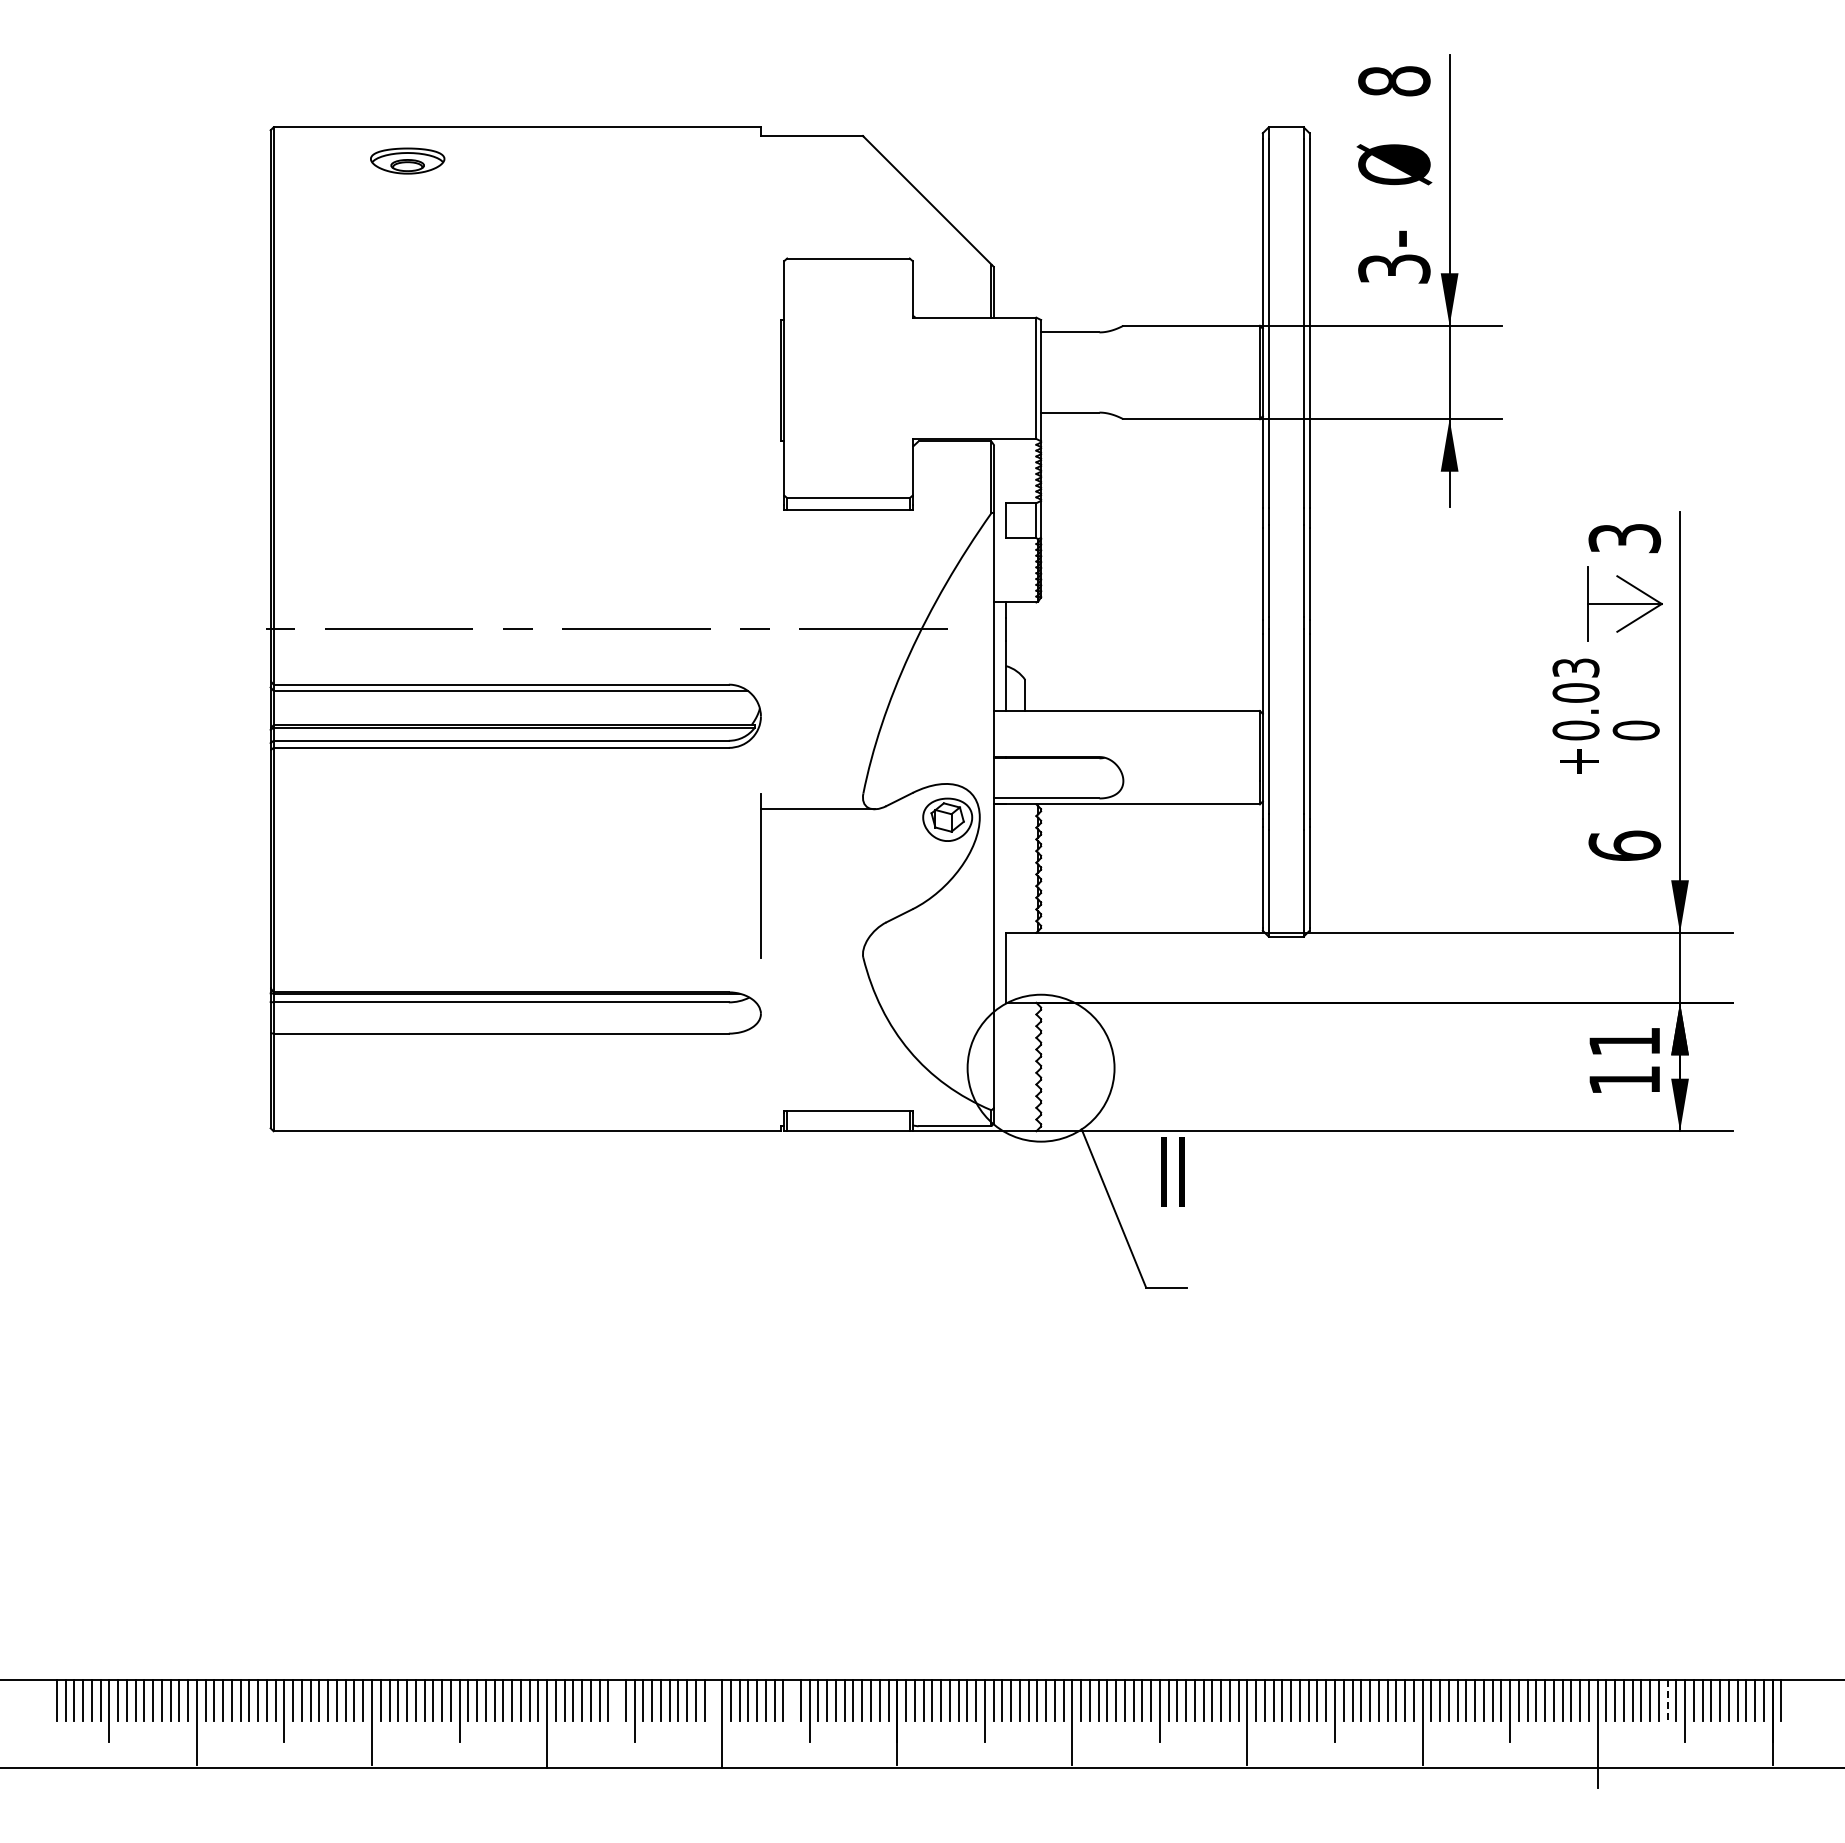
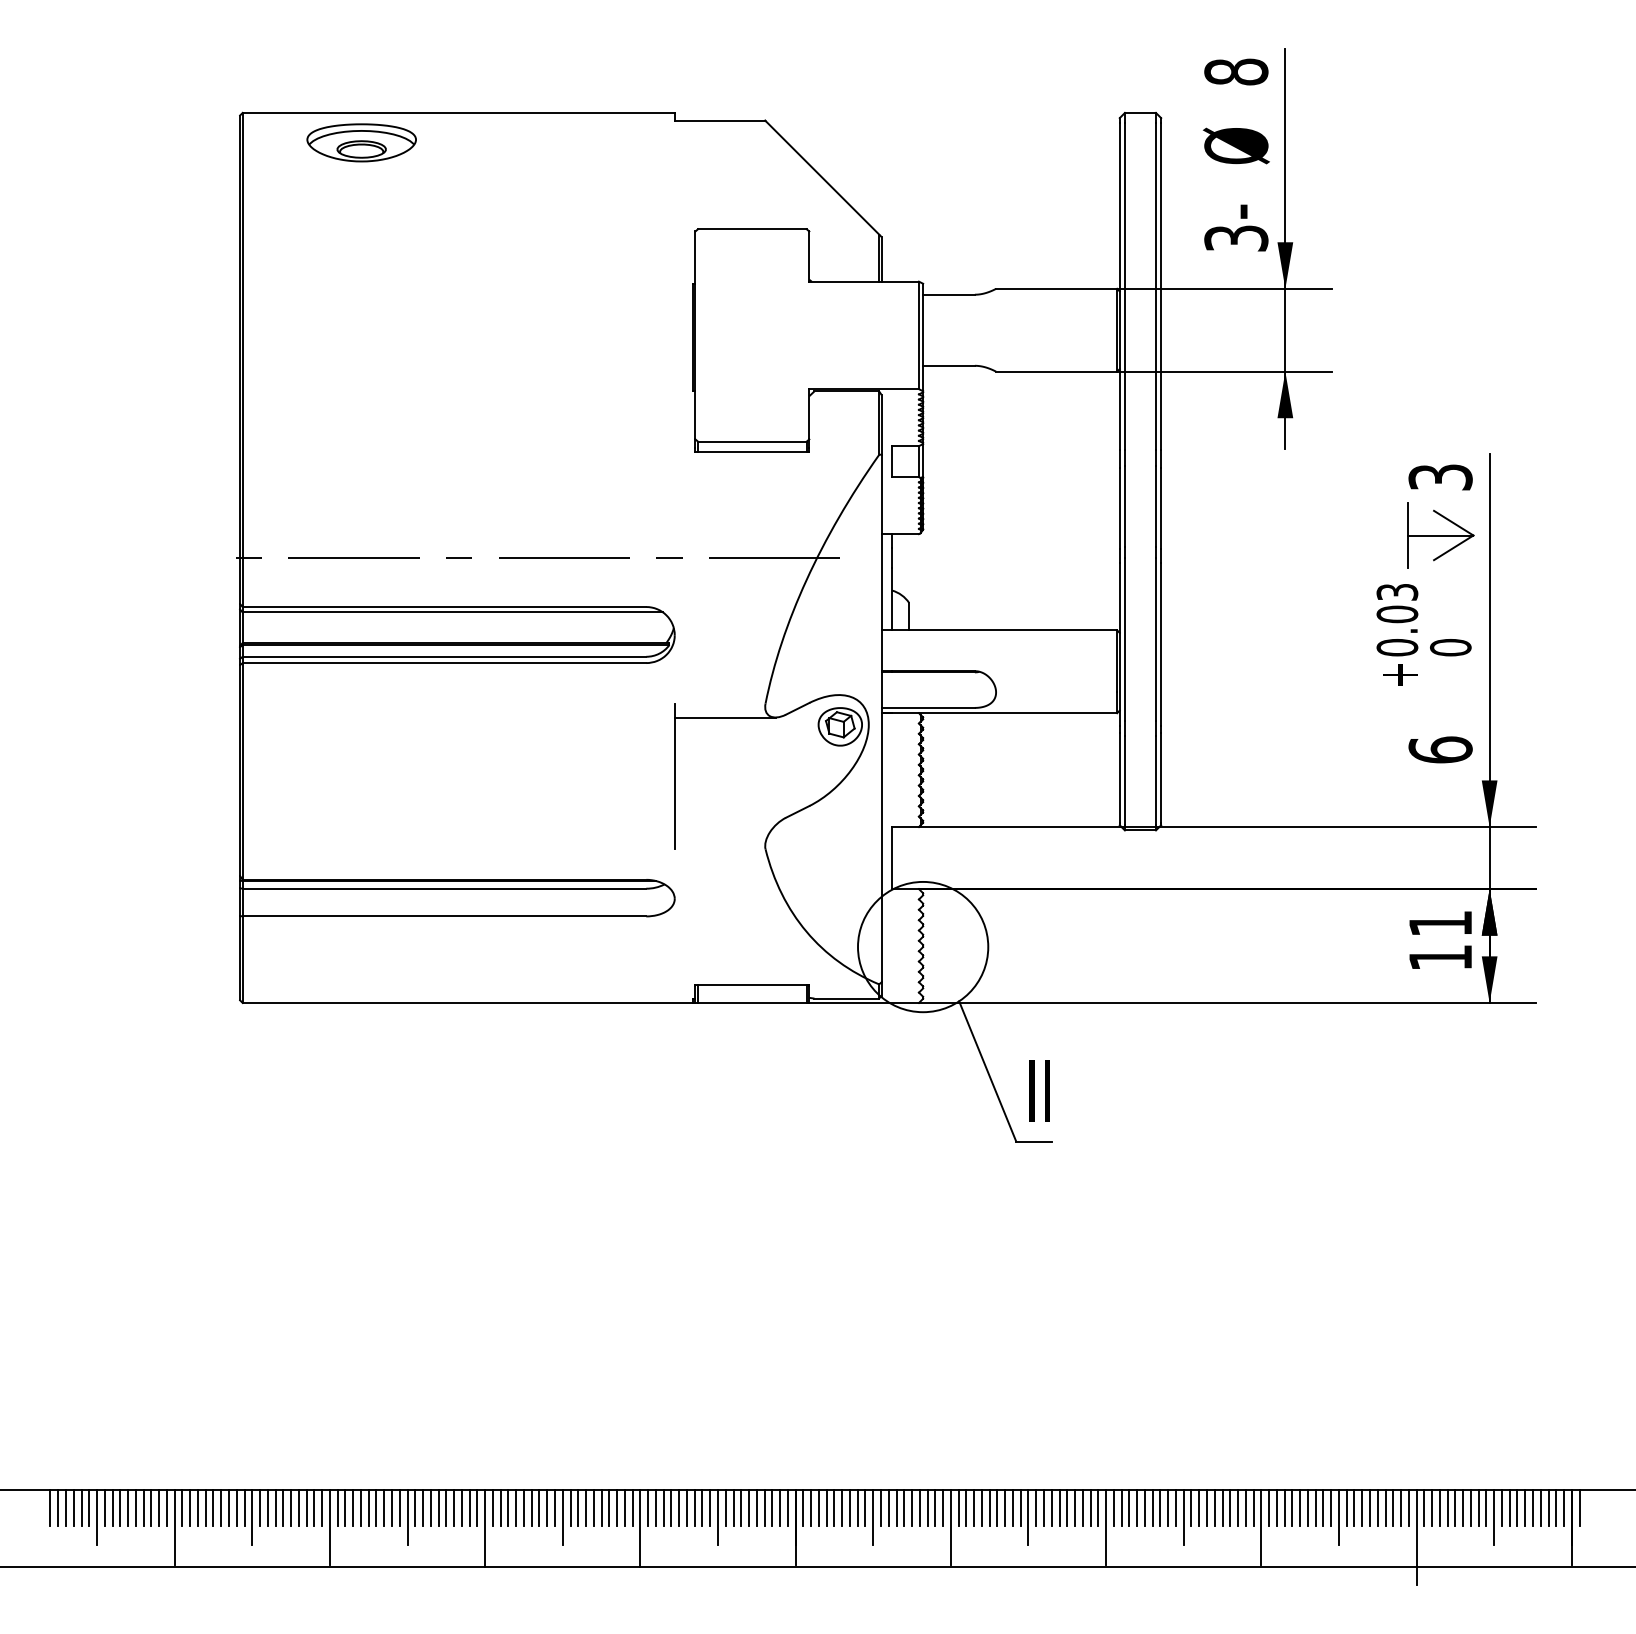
part: (407, 160) -> (361, 142), size x1.67
text: (1172, 1171) -> (1039, 1090), moved
line: (617, 1700) -> (547, 1507), added
line: (713, 1700) -> (632, 1507), added
line: (792, 1700) -> (702, 1507), added
line: (1667, 1701) -> (1478, 1508), dashed -> solid

